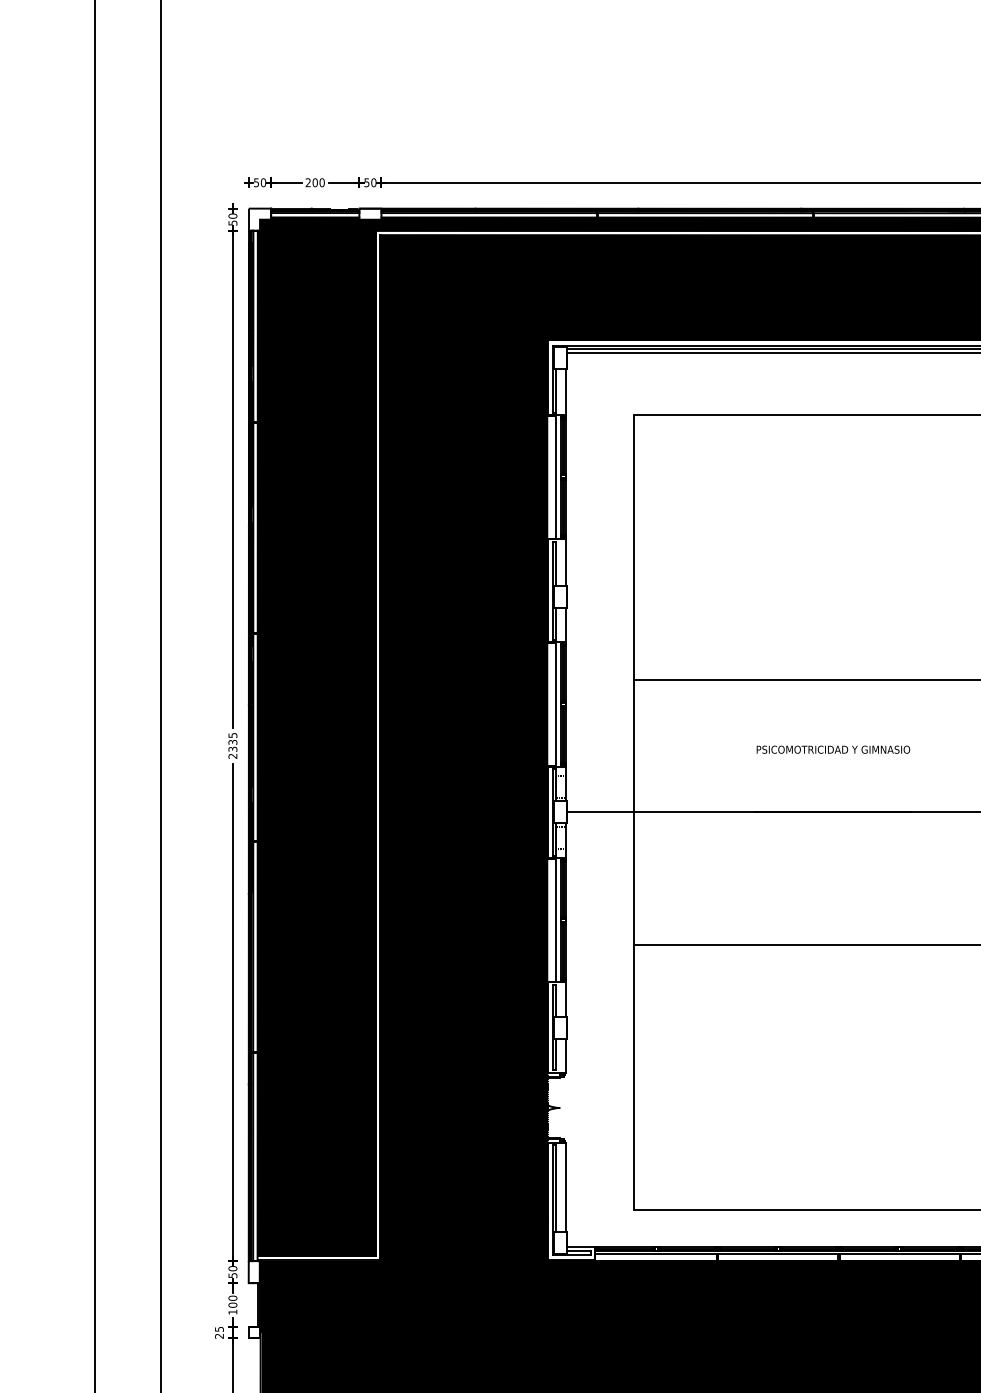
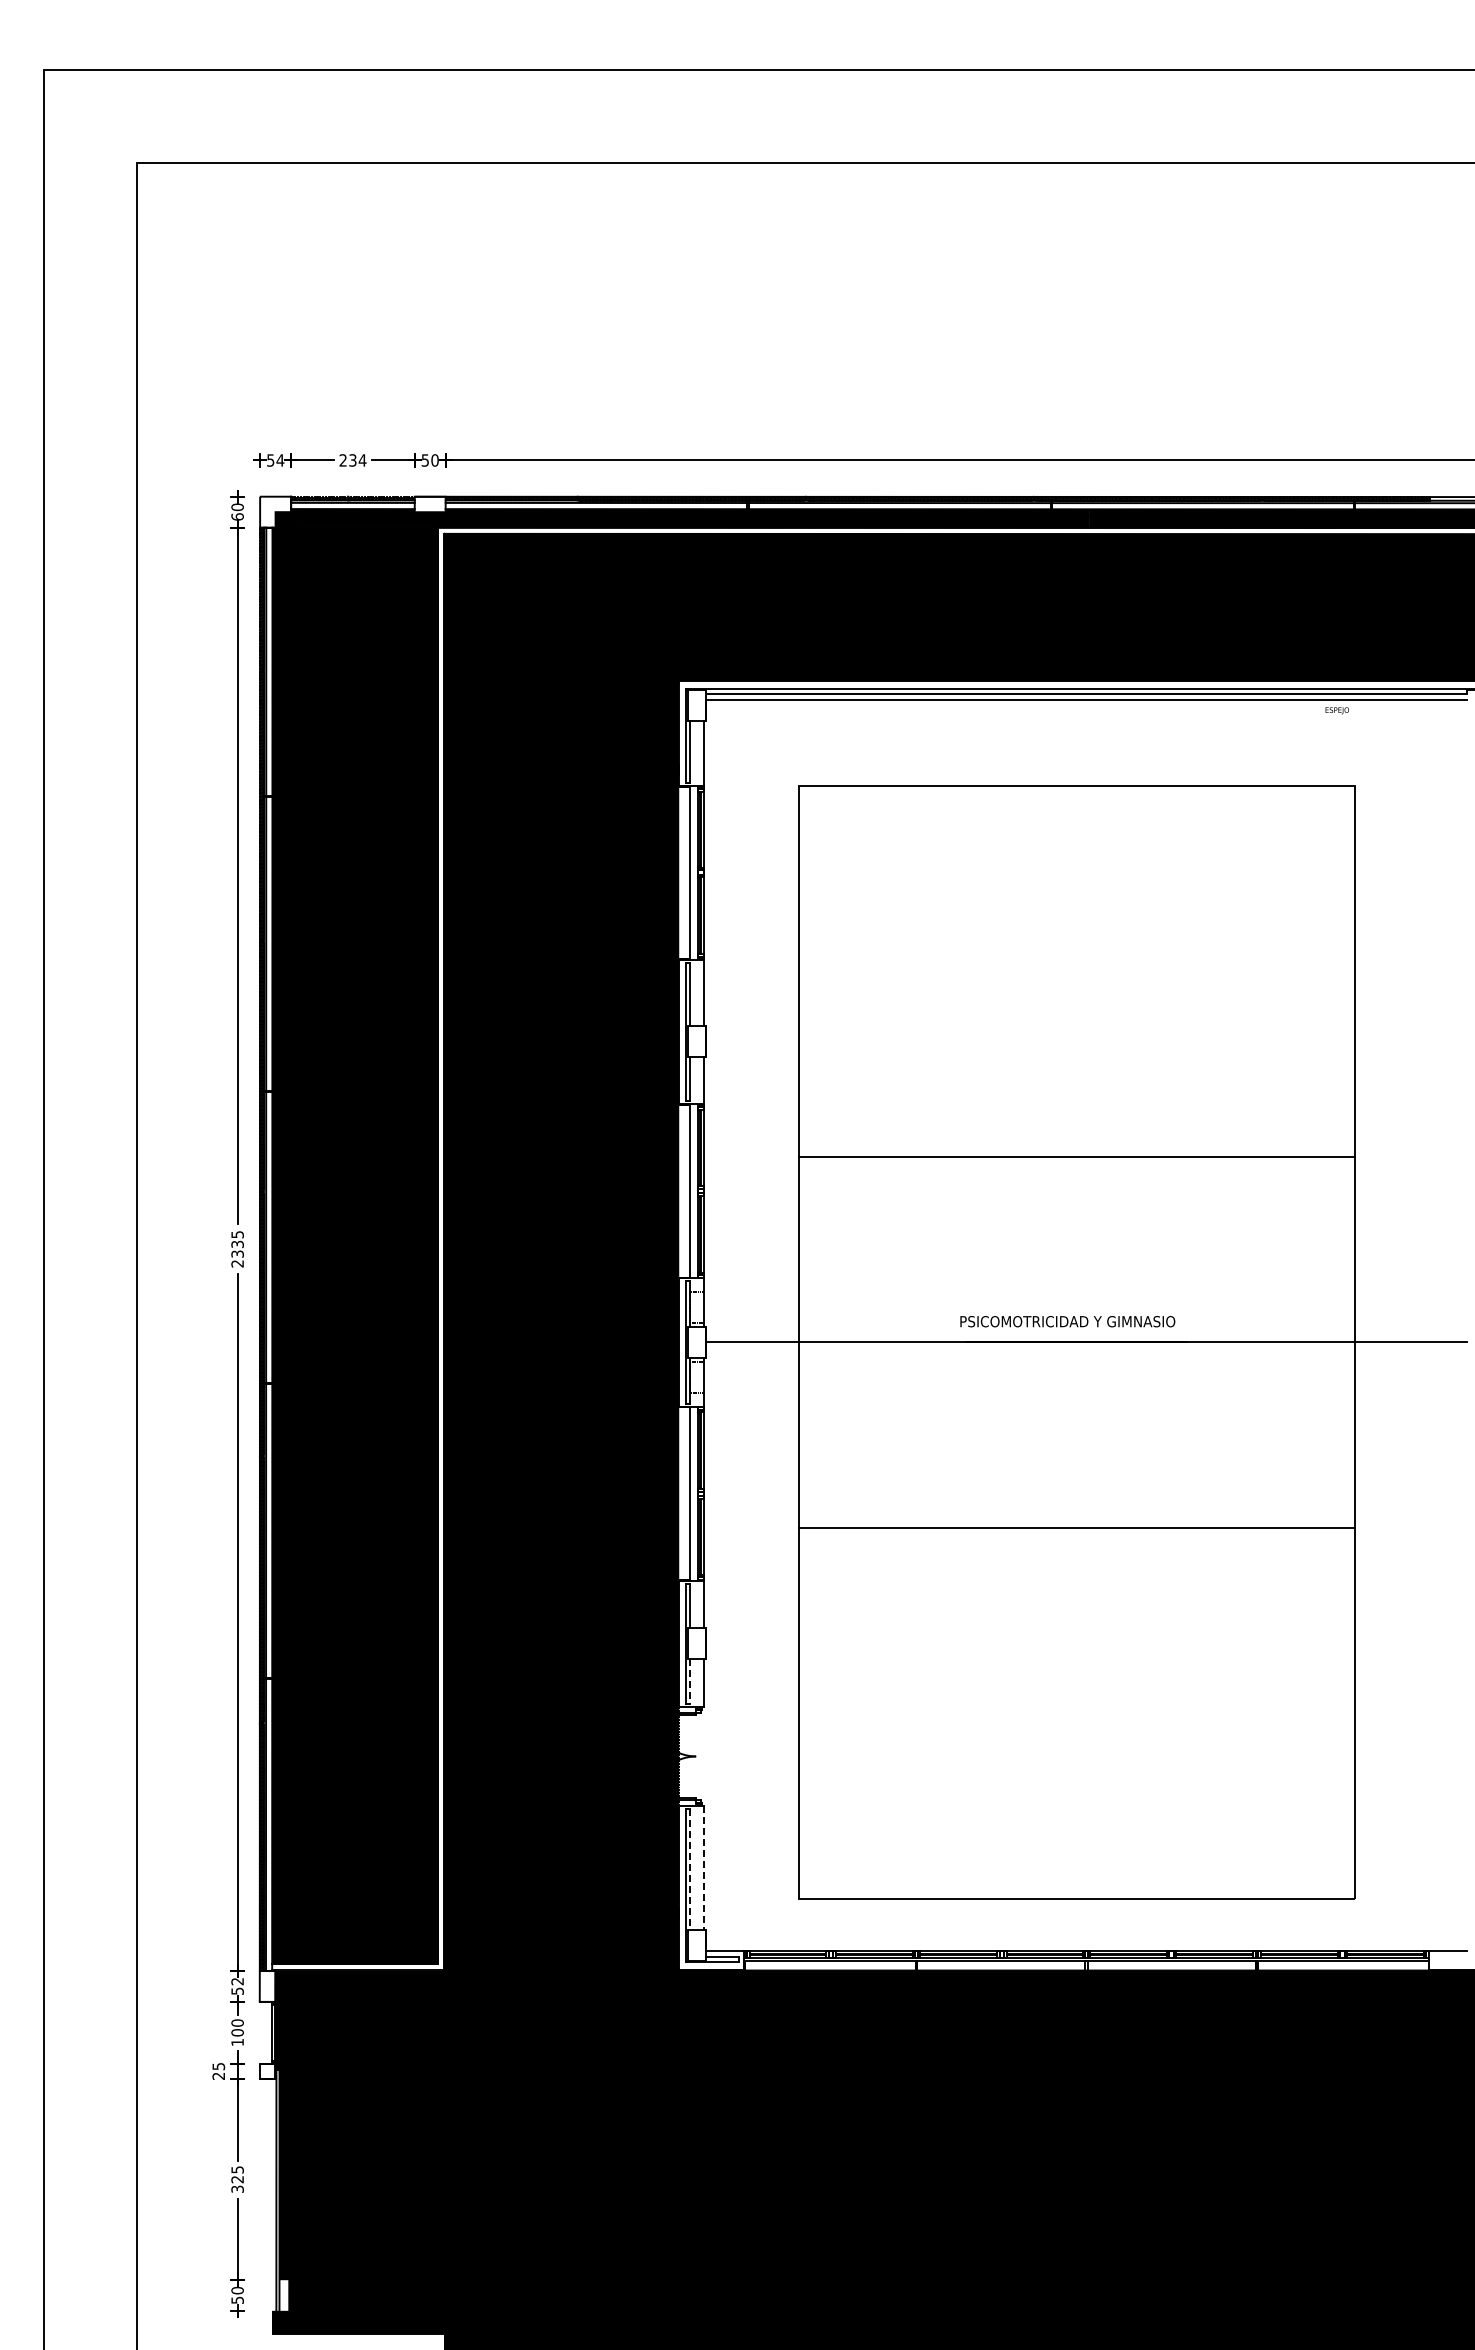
text: (263, 182) -> (280, 460), 50 -> 54
text: (318, 182) -> (357, 460), 200 -> 234
text: (232, 222) -> (237, 516), 50 -> 60
text: (833, 749) -> (1067, 1321), moved
line: (556, 1055) -> (690, 1682), solid -> dashed
line: (565, 1187) -> (703, 1867), solid -> dashed
line: (556, 1188) -> (690, 1869), solid -> dashed
text: (232, 1268) -> (237, 1981), 50 -> 52

